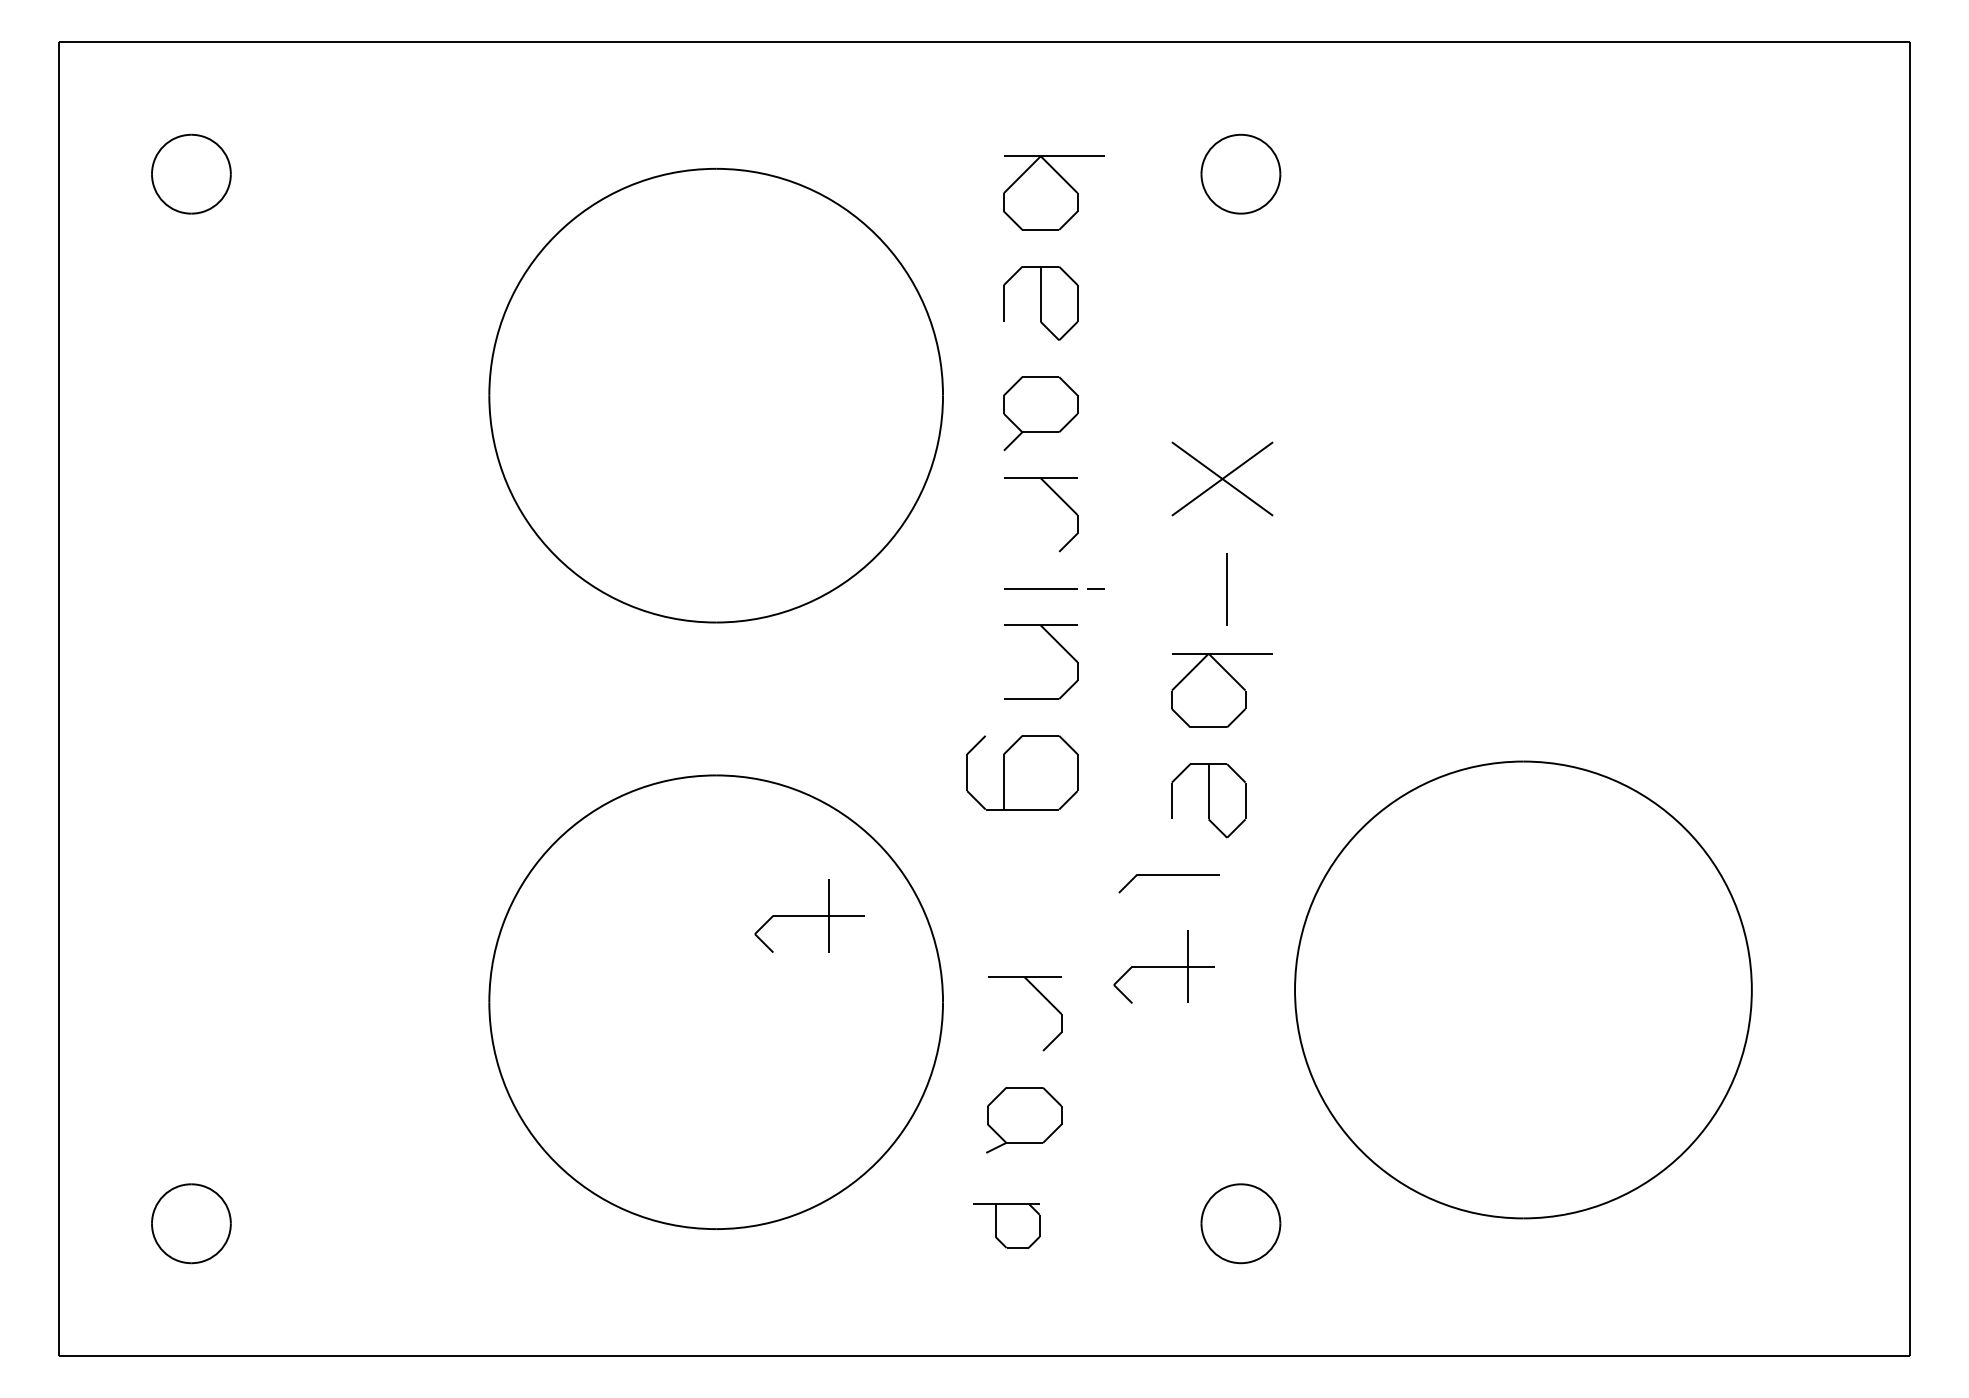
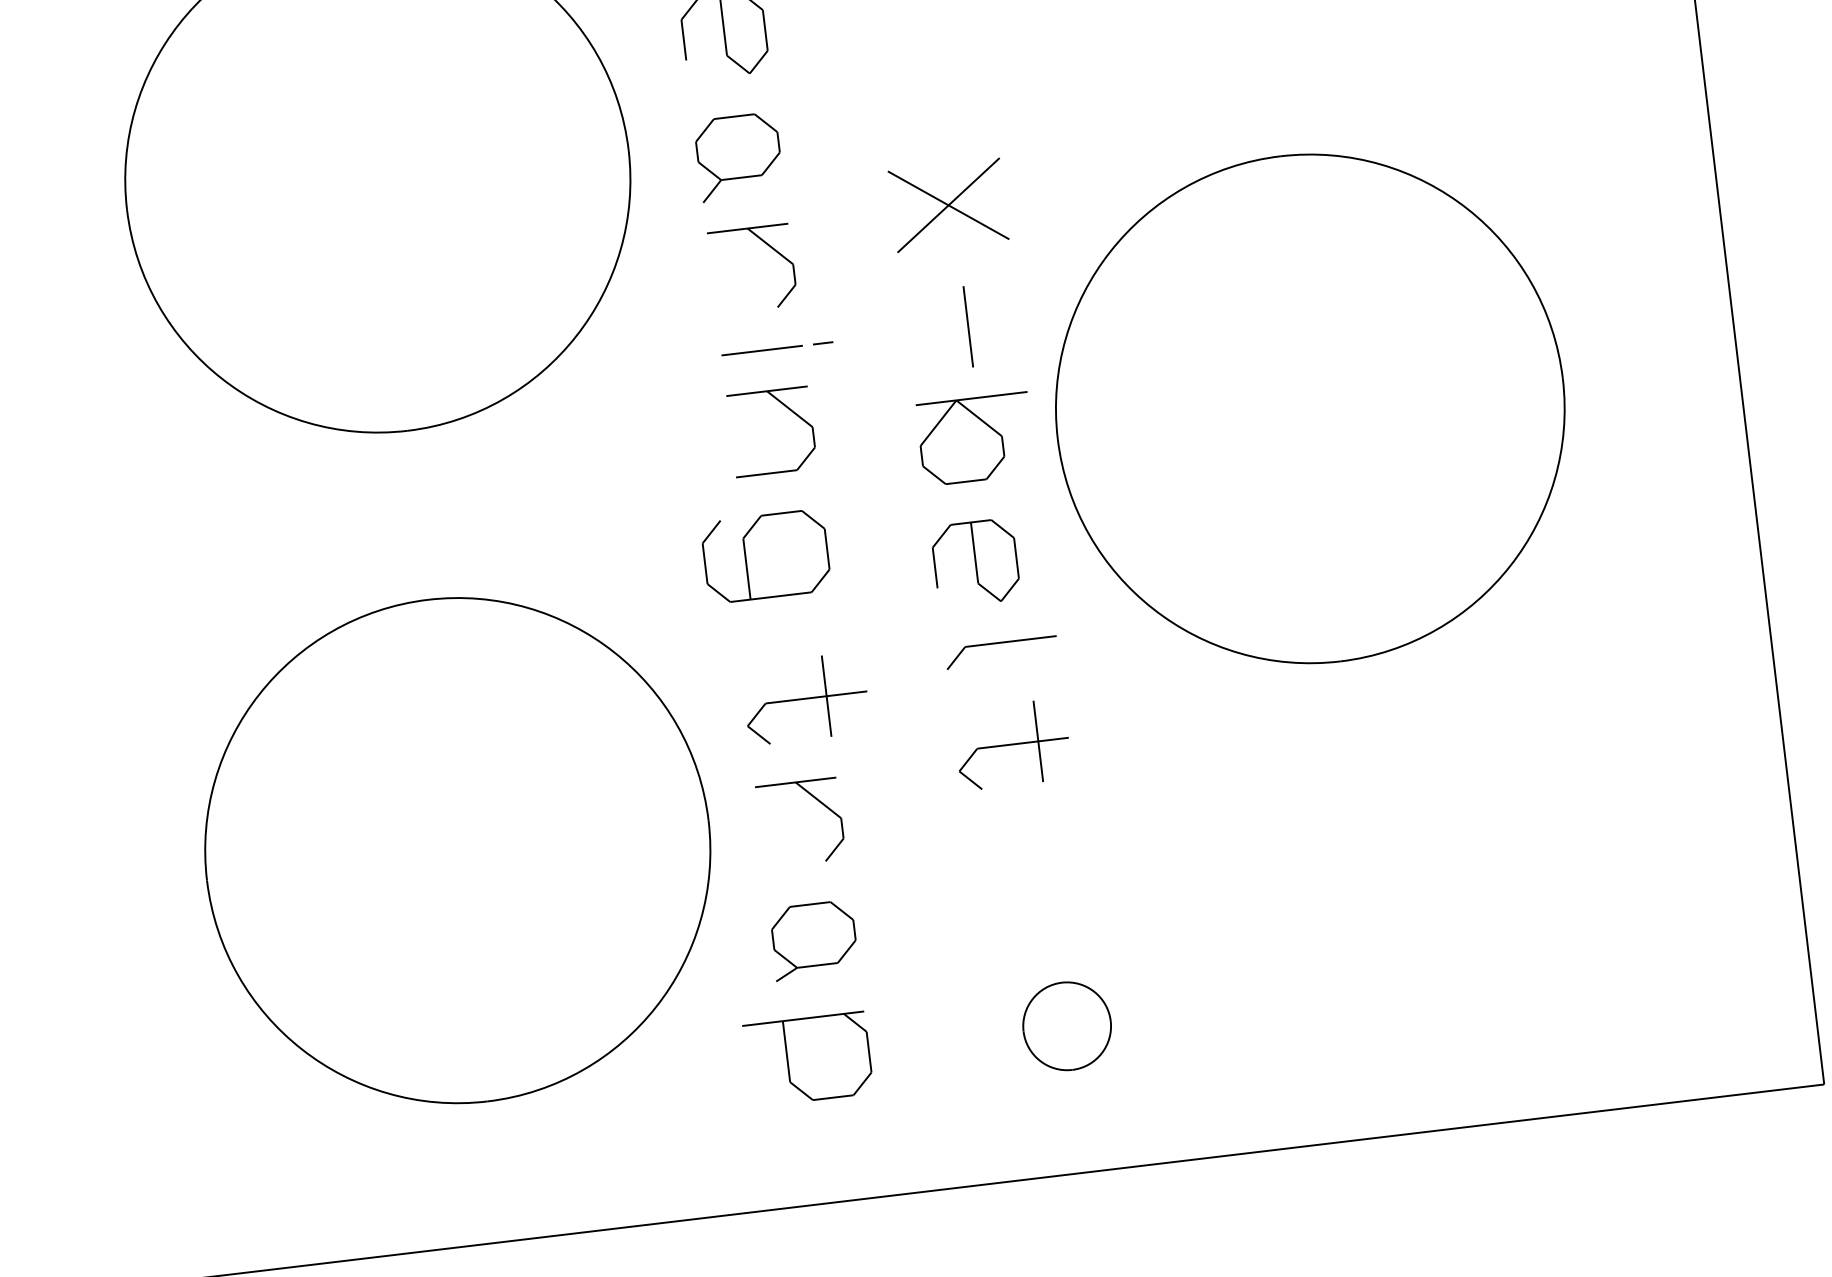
part: (1168, 875) -> (999, 643), moved
part: (809, 915) -> (805, 698), moved
part: (1163, 966) -> (1011, 744), moved
part: (1523, 989) -> (1310, 408), moved
part: (1006, 1225) -> (808, 1059), size x1.67

